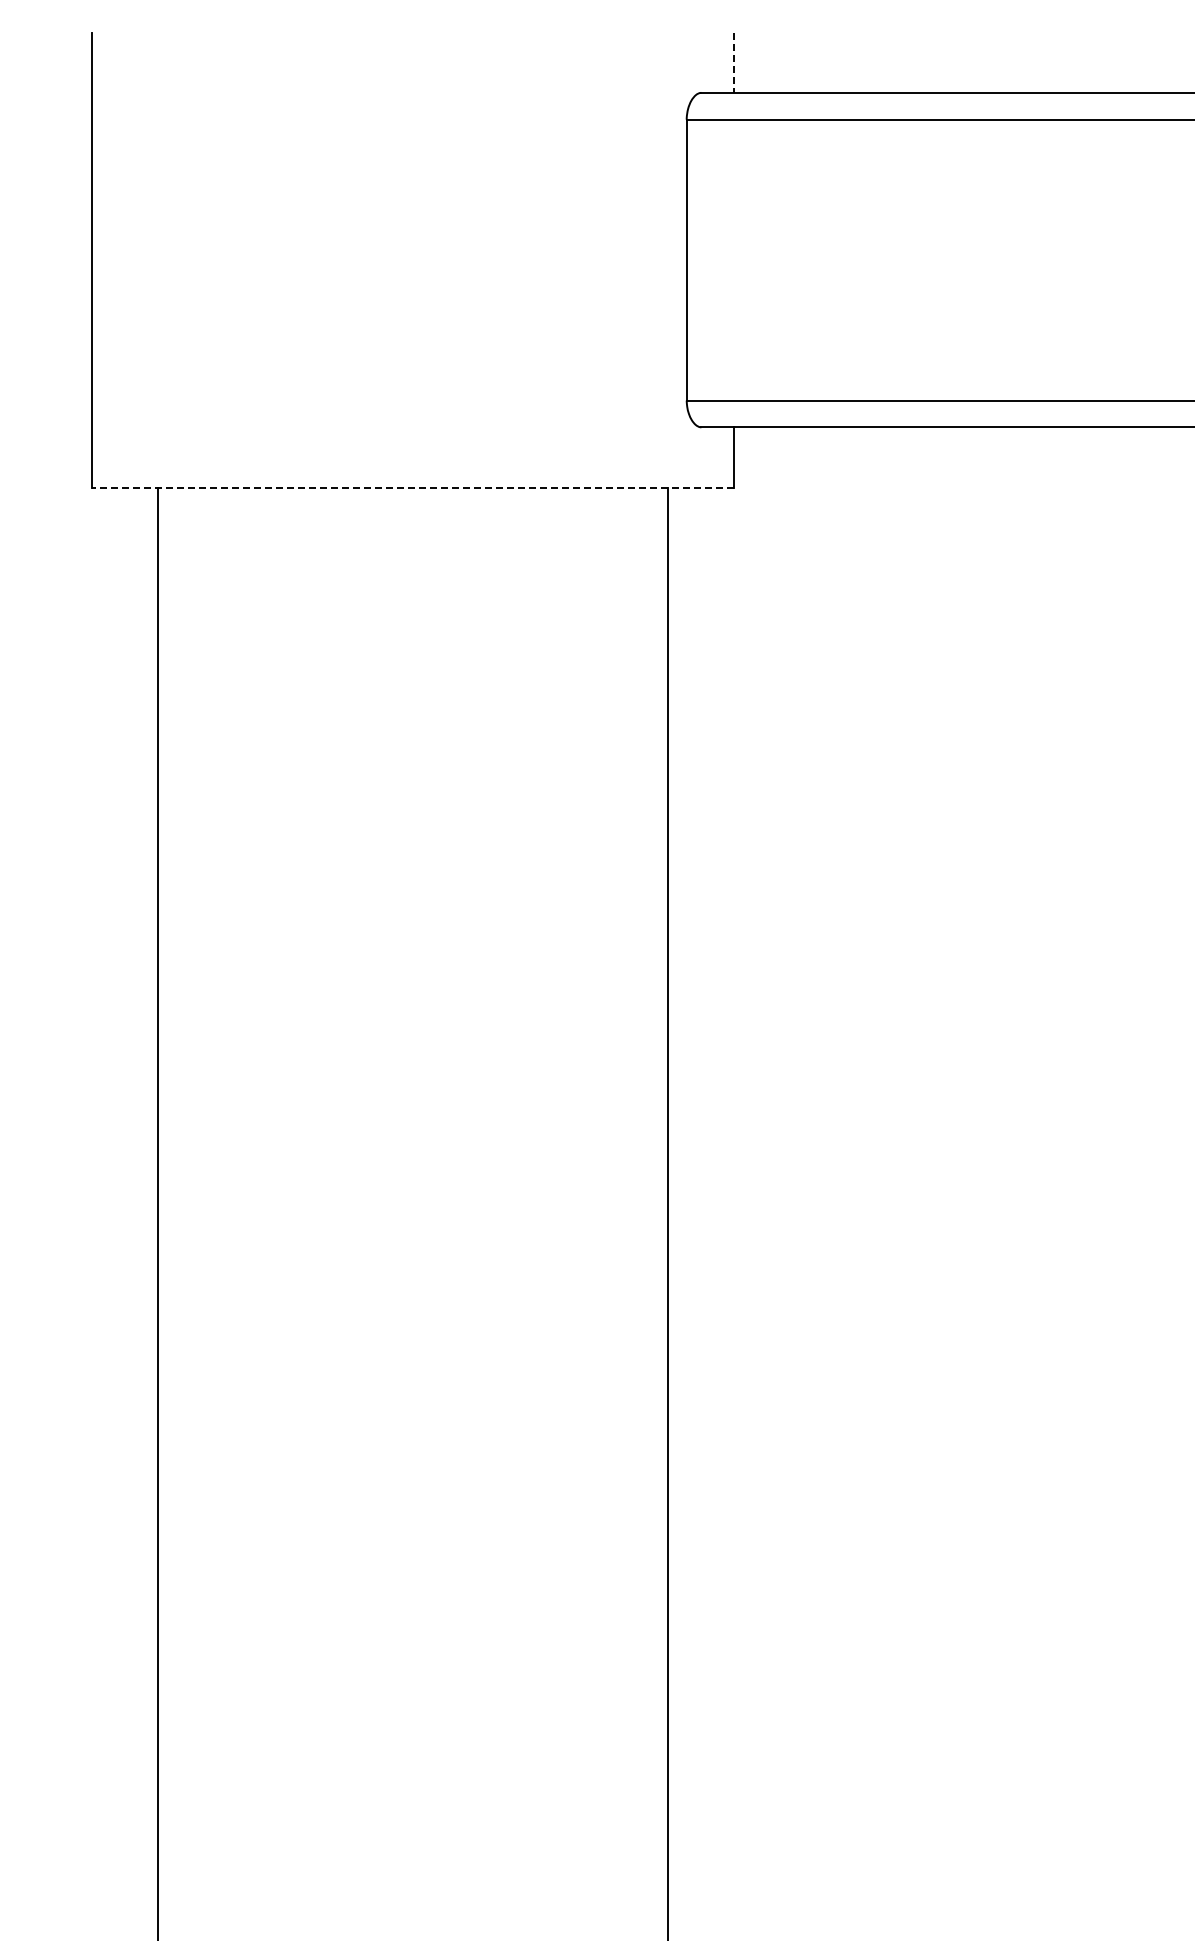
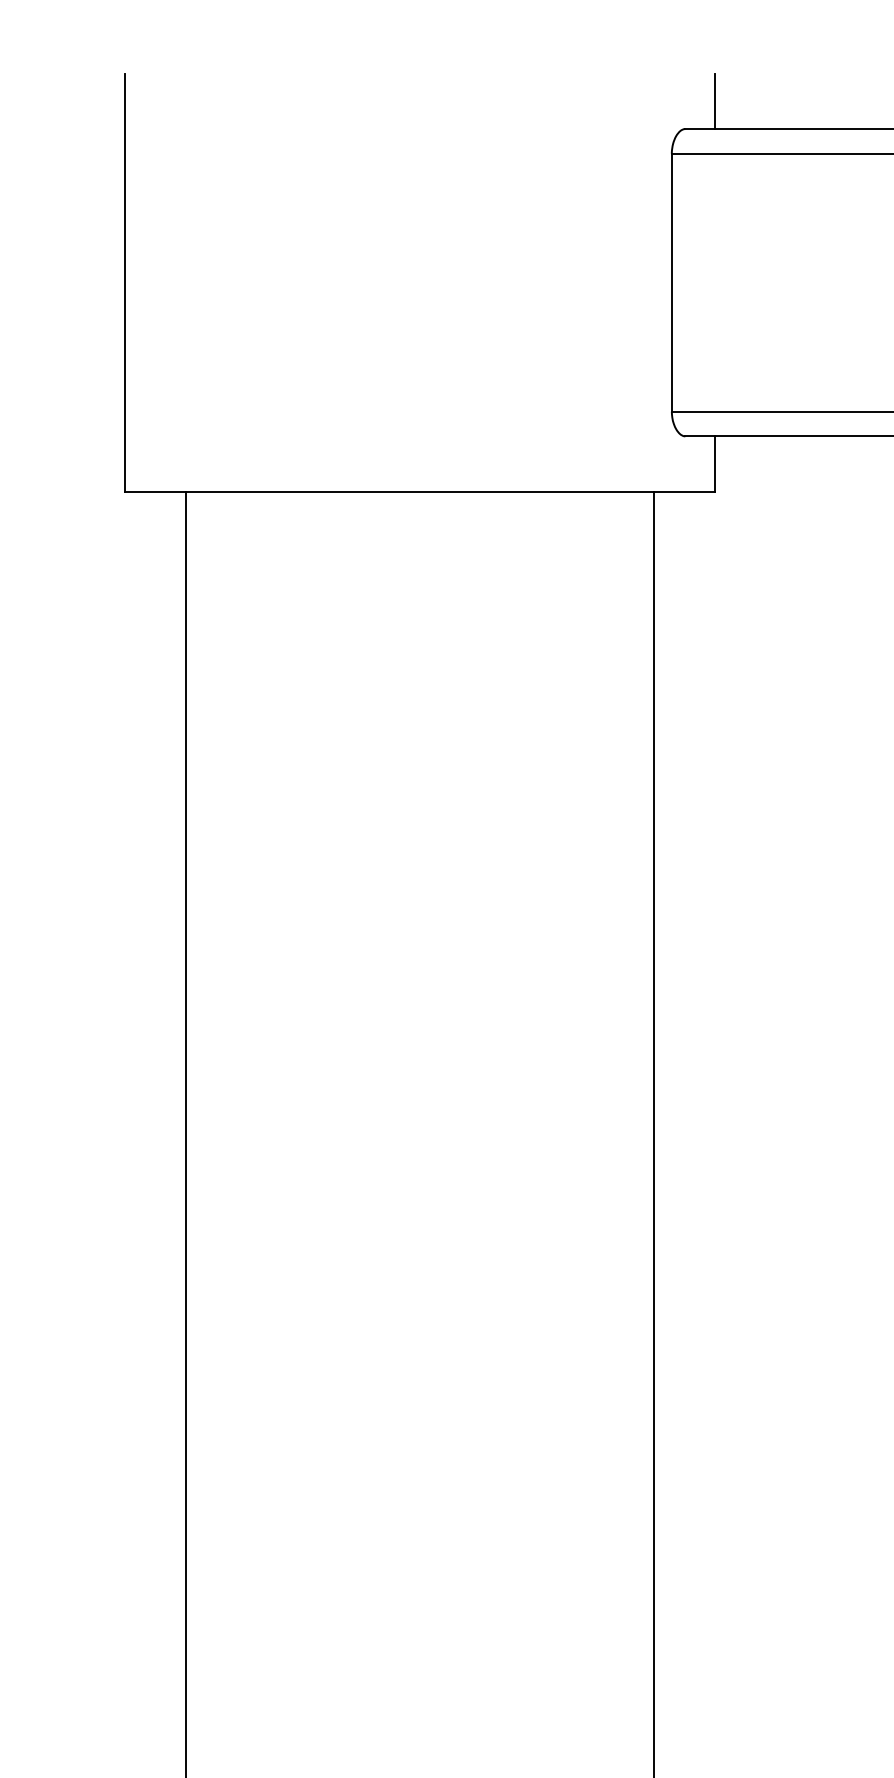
line: (733, 63) -> (714, 102), dashed -> solid
line: (412, 487) -> (419, 491), dashed -> solid

